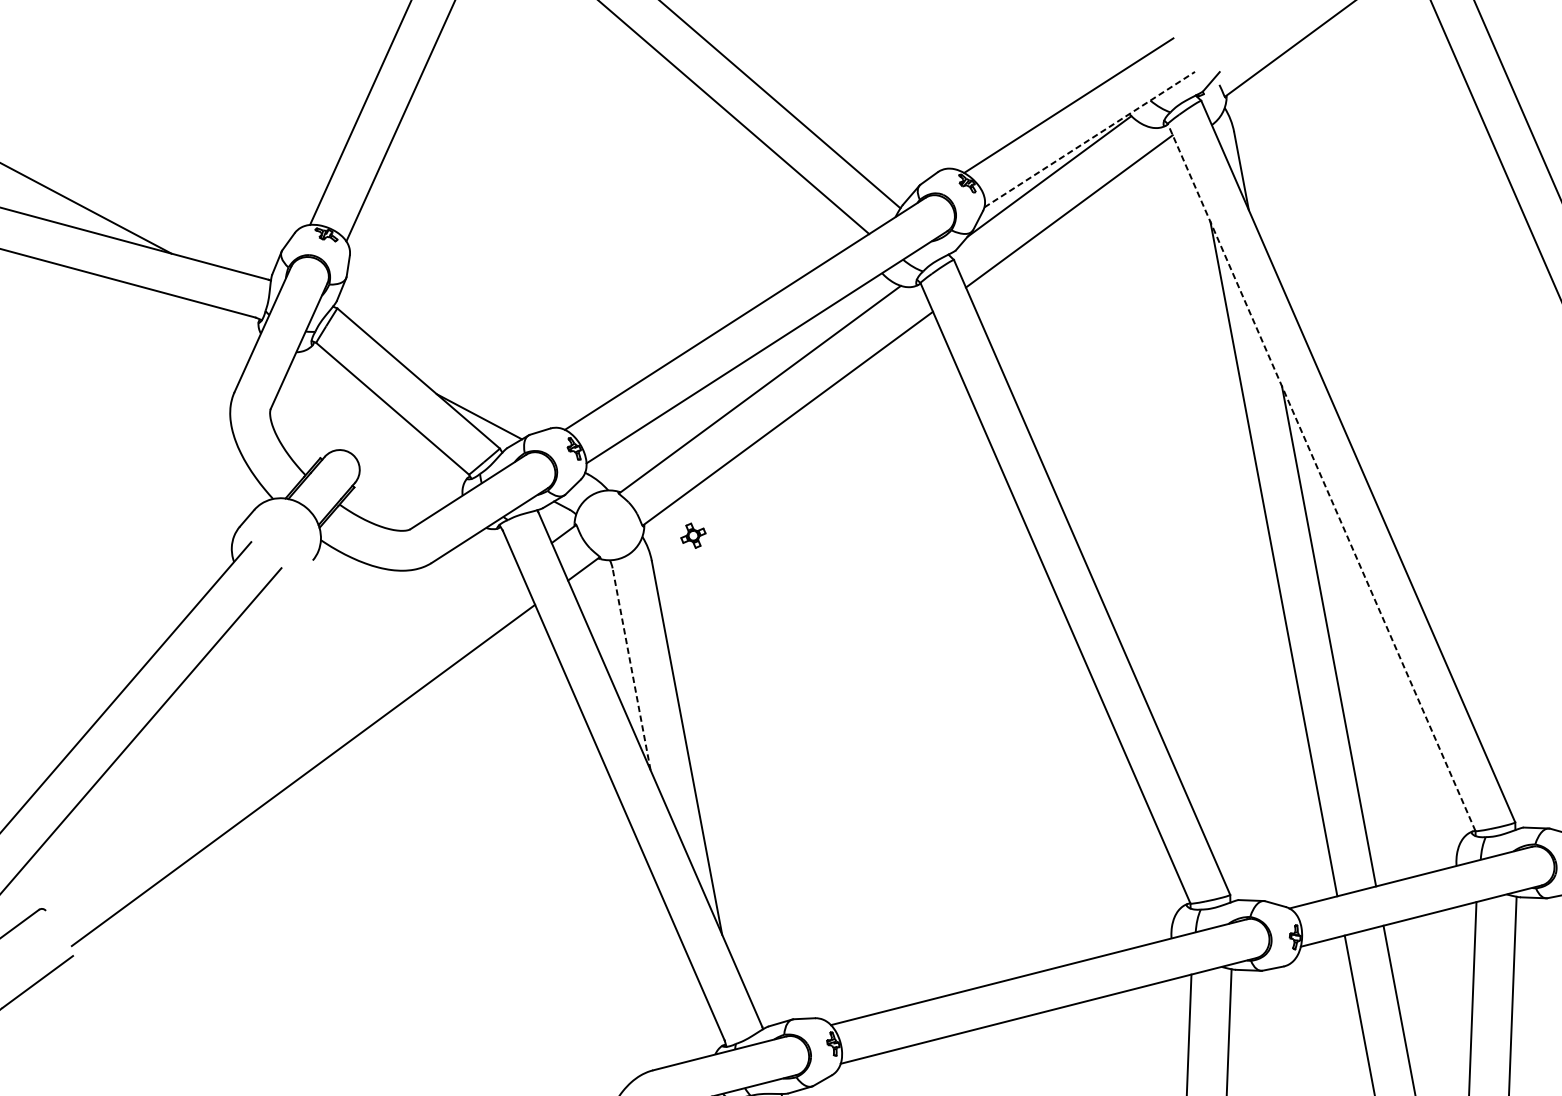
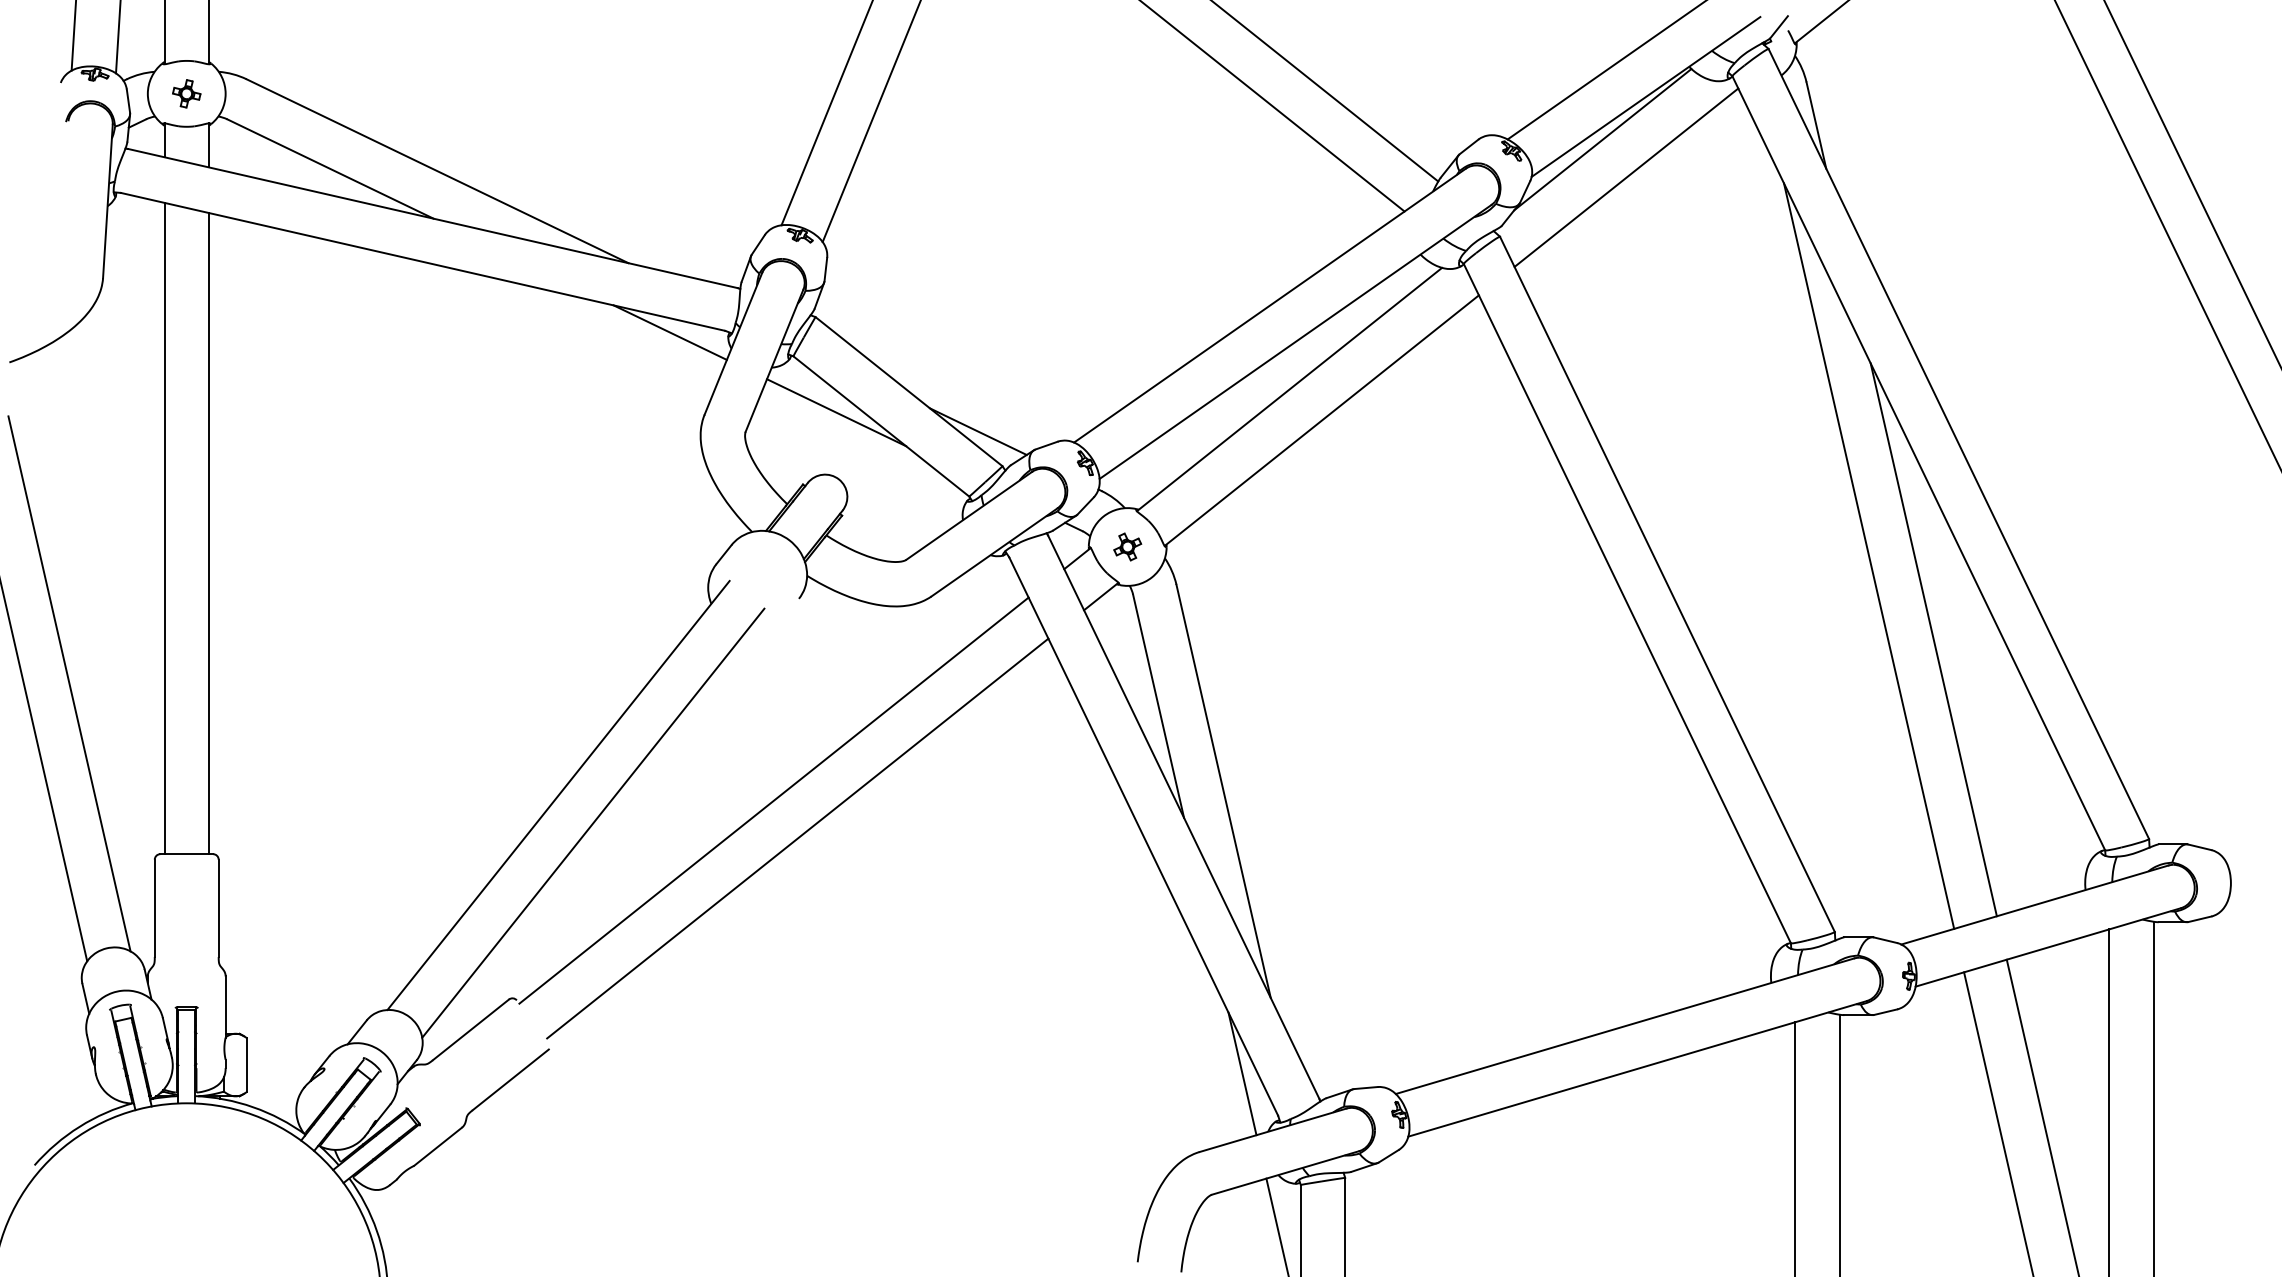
line: (1090, 139) -> (1646, 96), dashed -> solid
line: (205, 317) -> (669, 332), added
line: (352, 394) -> (836, 412), added
line: (1321, 477) -> (1918, 463), dashed -> solid
part: (693, 535) -> (1127, 546), moved
line: (631, 668) -> (1158, 705), dashed -> solid
line: (283, 740) -> (773, 800), added
line: (694, 1001) -> (1242, 1073), added

